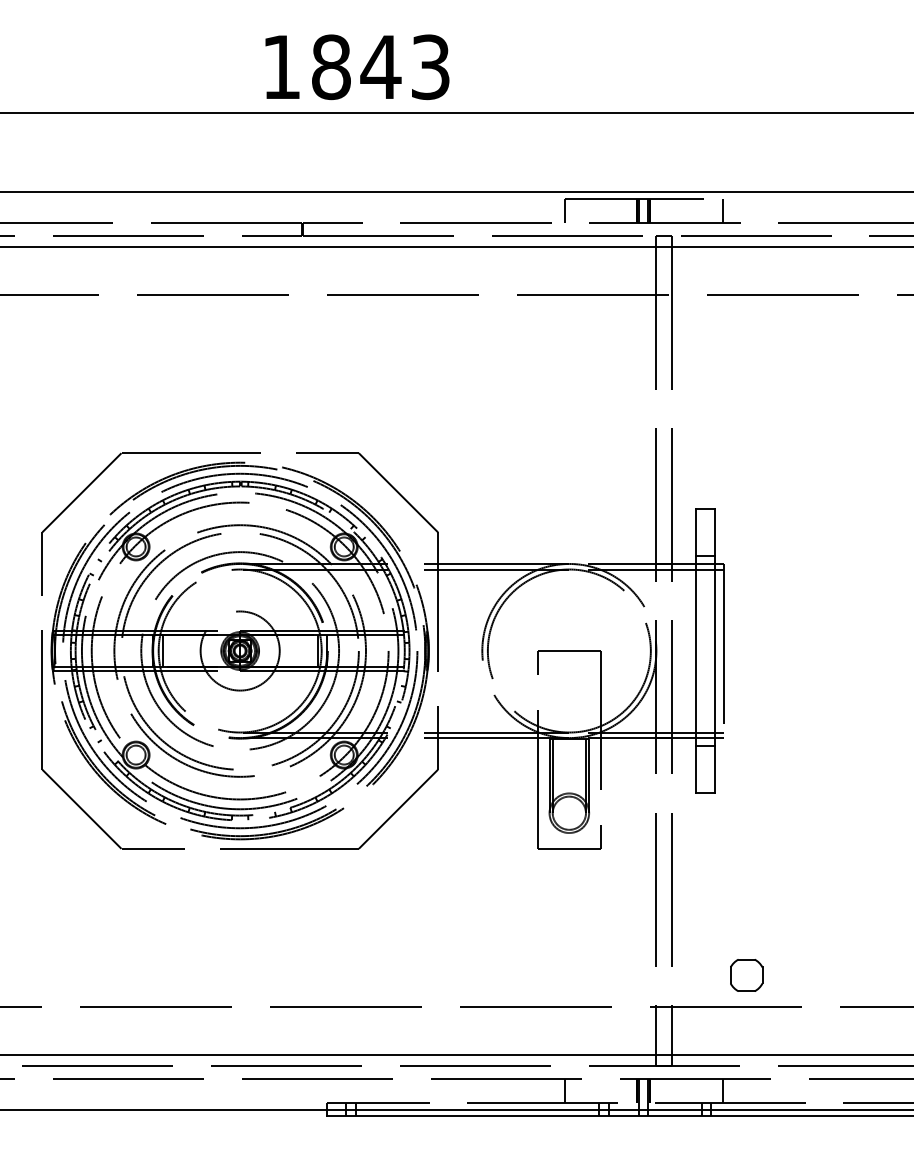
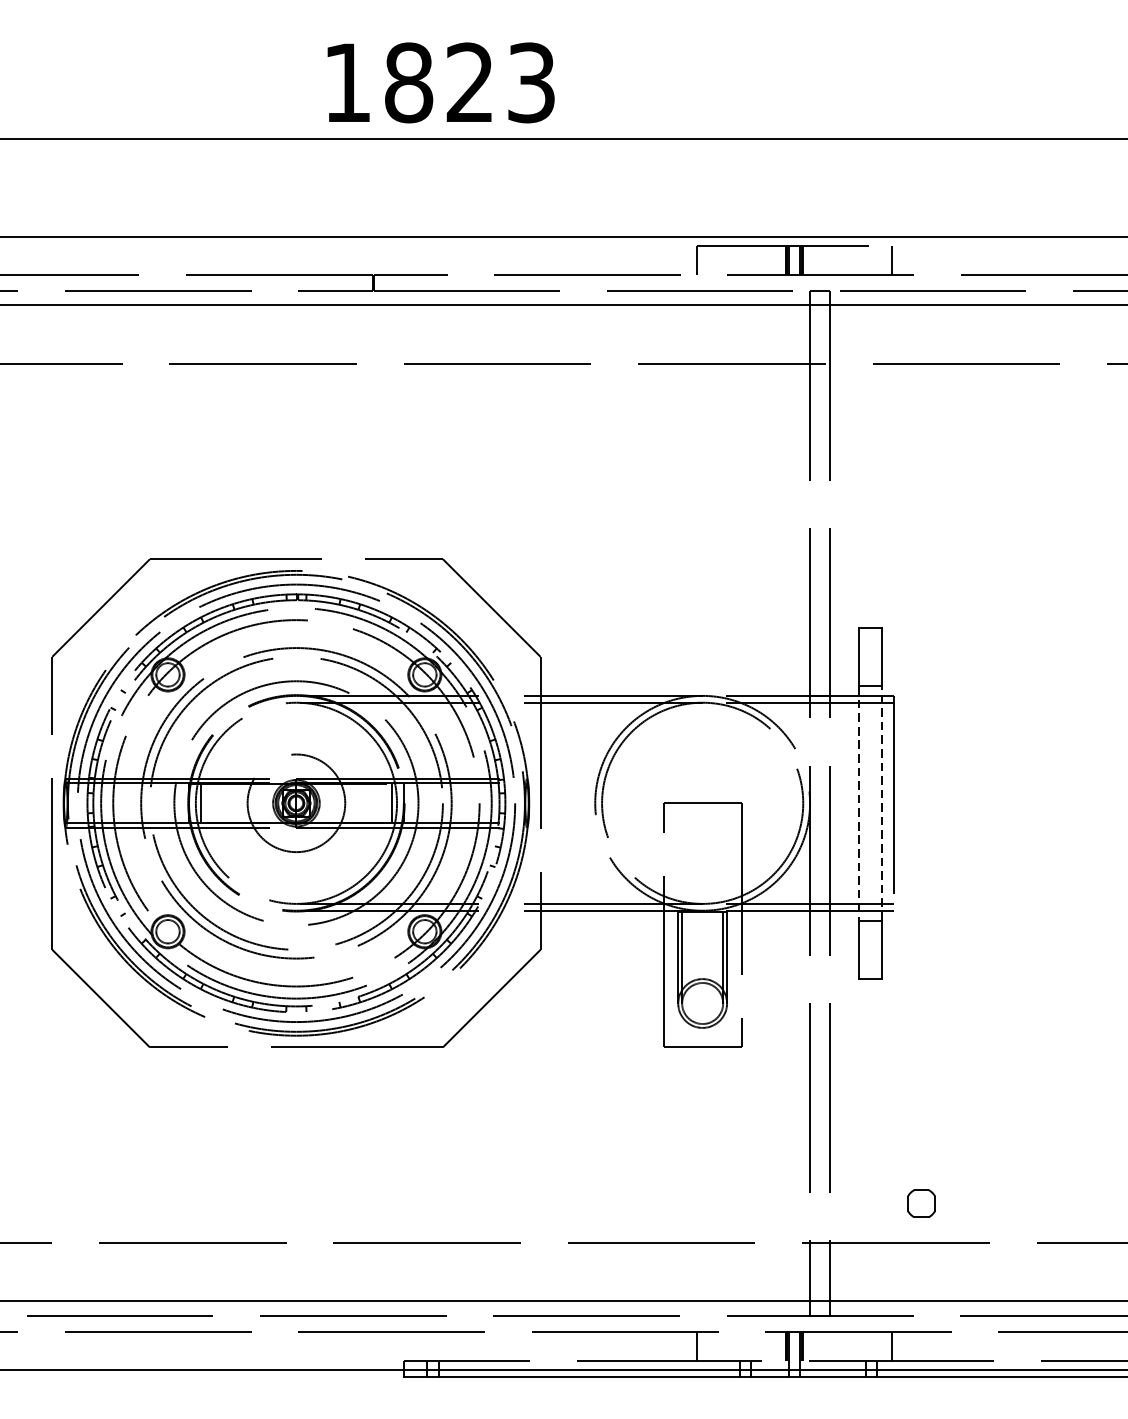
text: (380, 66) -> (469, 81), 1843 -> 1823
line: (695, 651) -> (858, 803), solid -> dashed
line: (714, 651) -> (881, 803), solid -> dashed
part: (746, 975) -> (921, 1203), size x0.7

